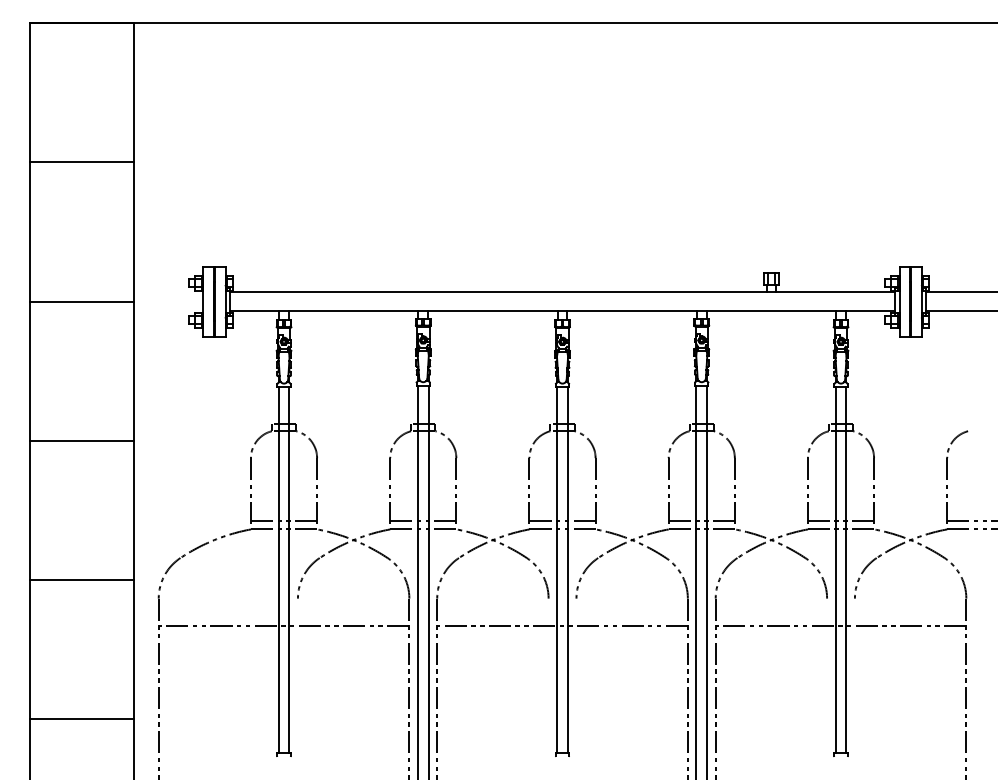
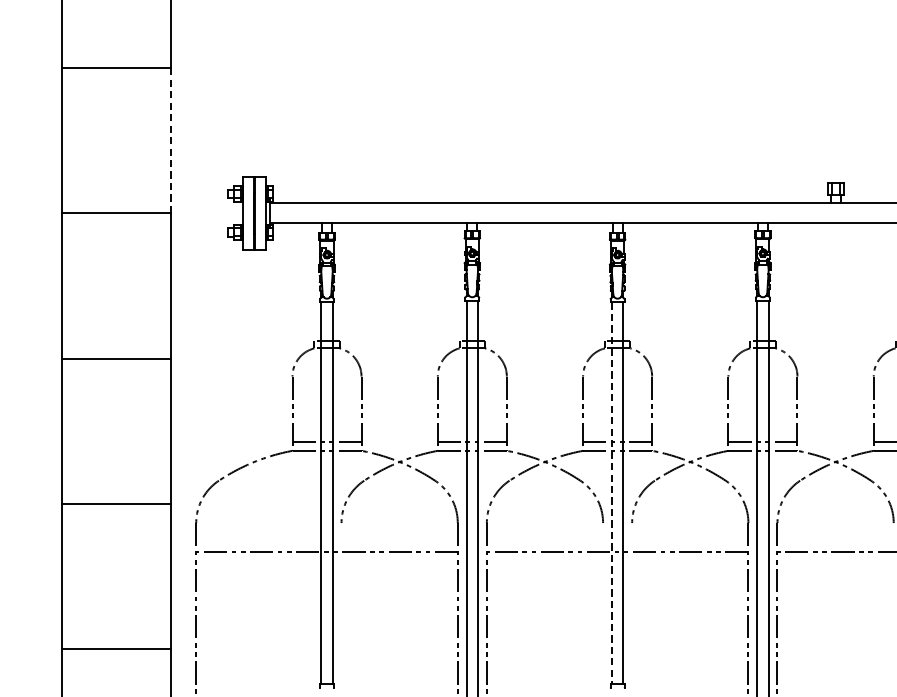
line: (134, 232) -> (170, 140), solid -> dashed
line: (557, 570) -> (612, 493), solid -> dashed

